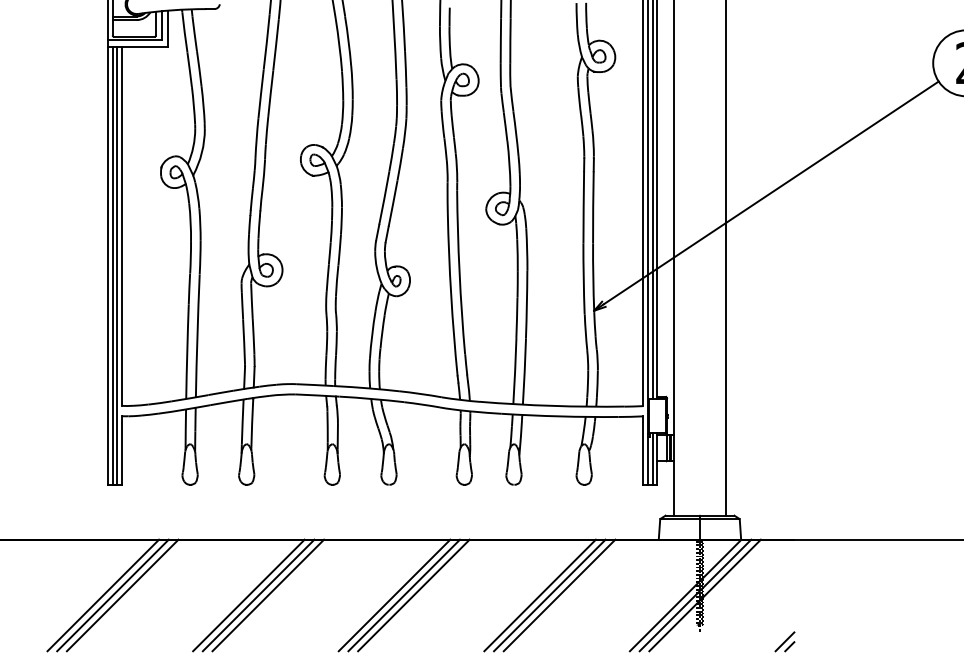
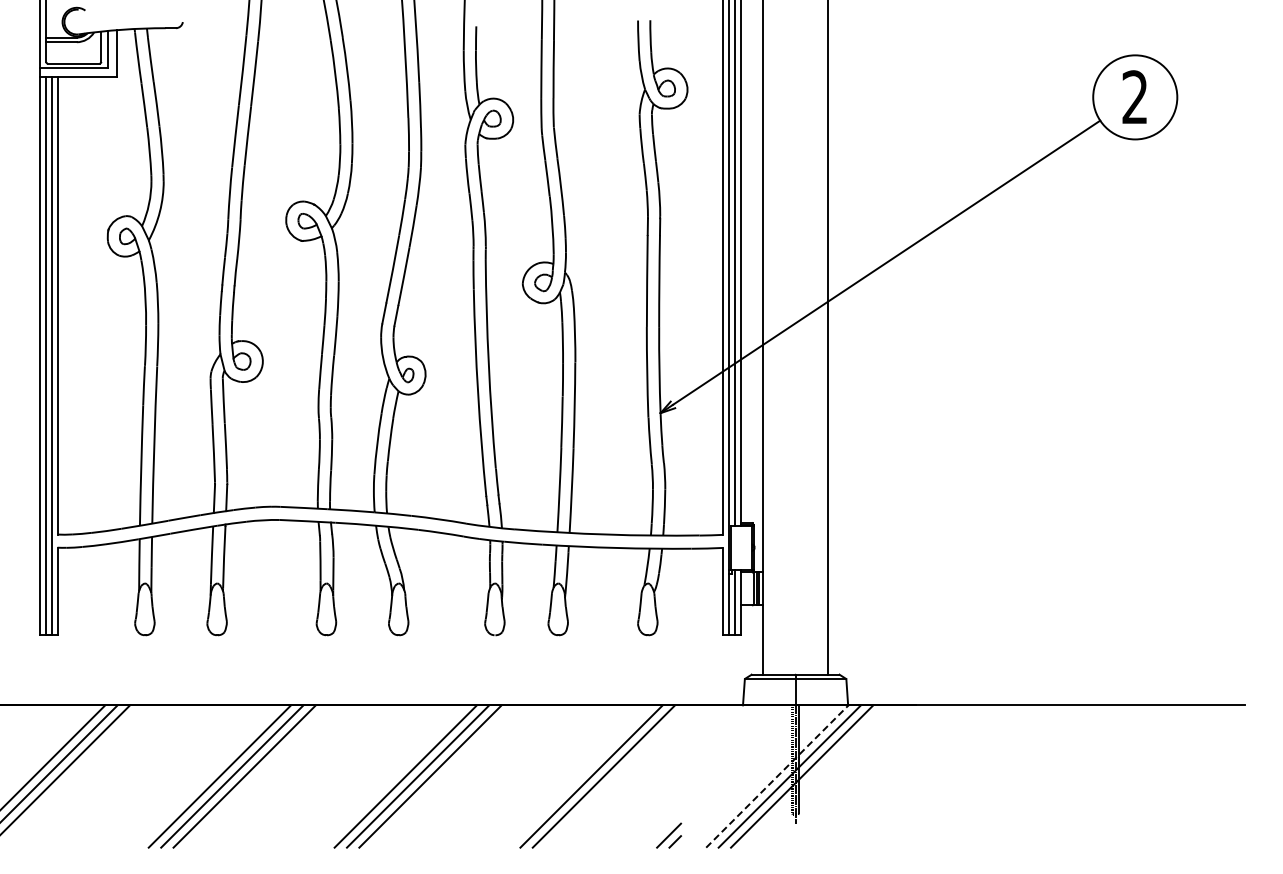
line: (559, 595) -> (616, 776), removed
line: (685, 595) -> (777, 776), solid -> dashed
part: (785, 641) -> (669, 835), moved

